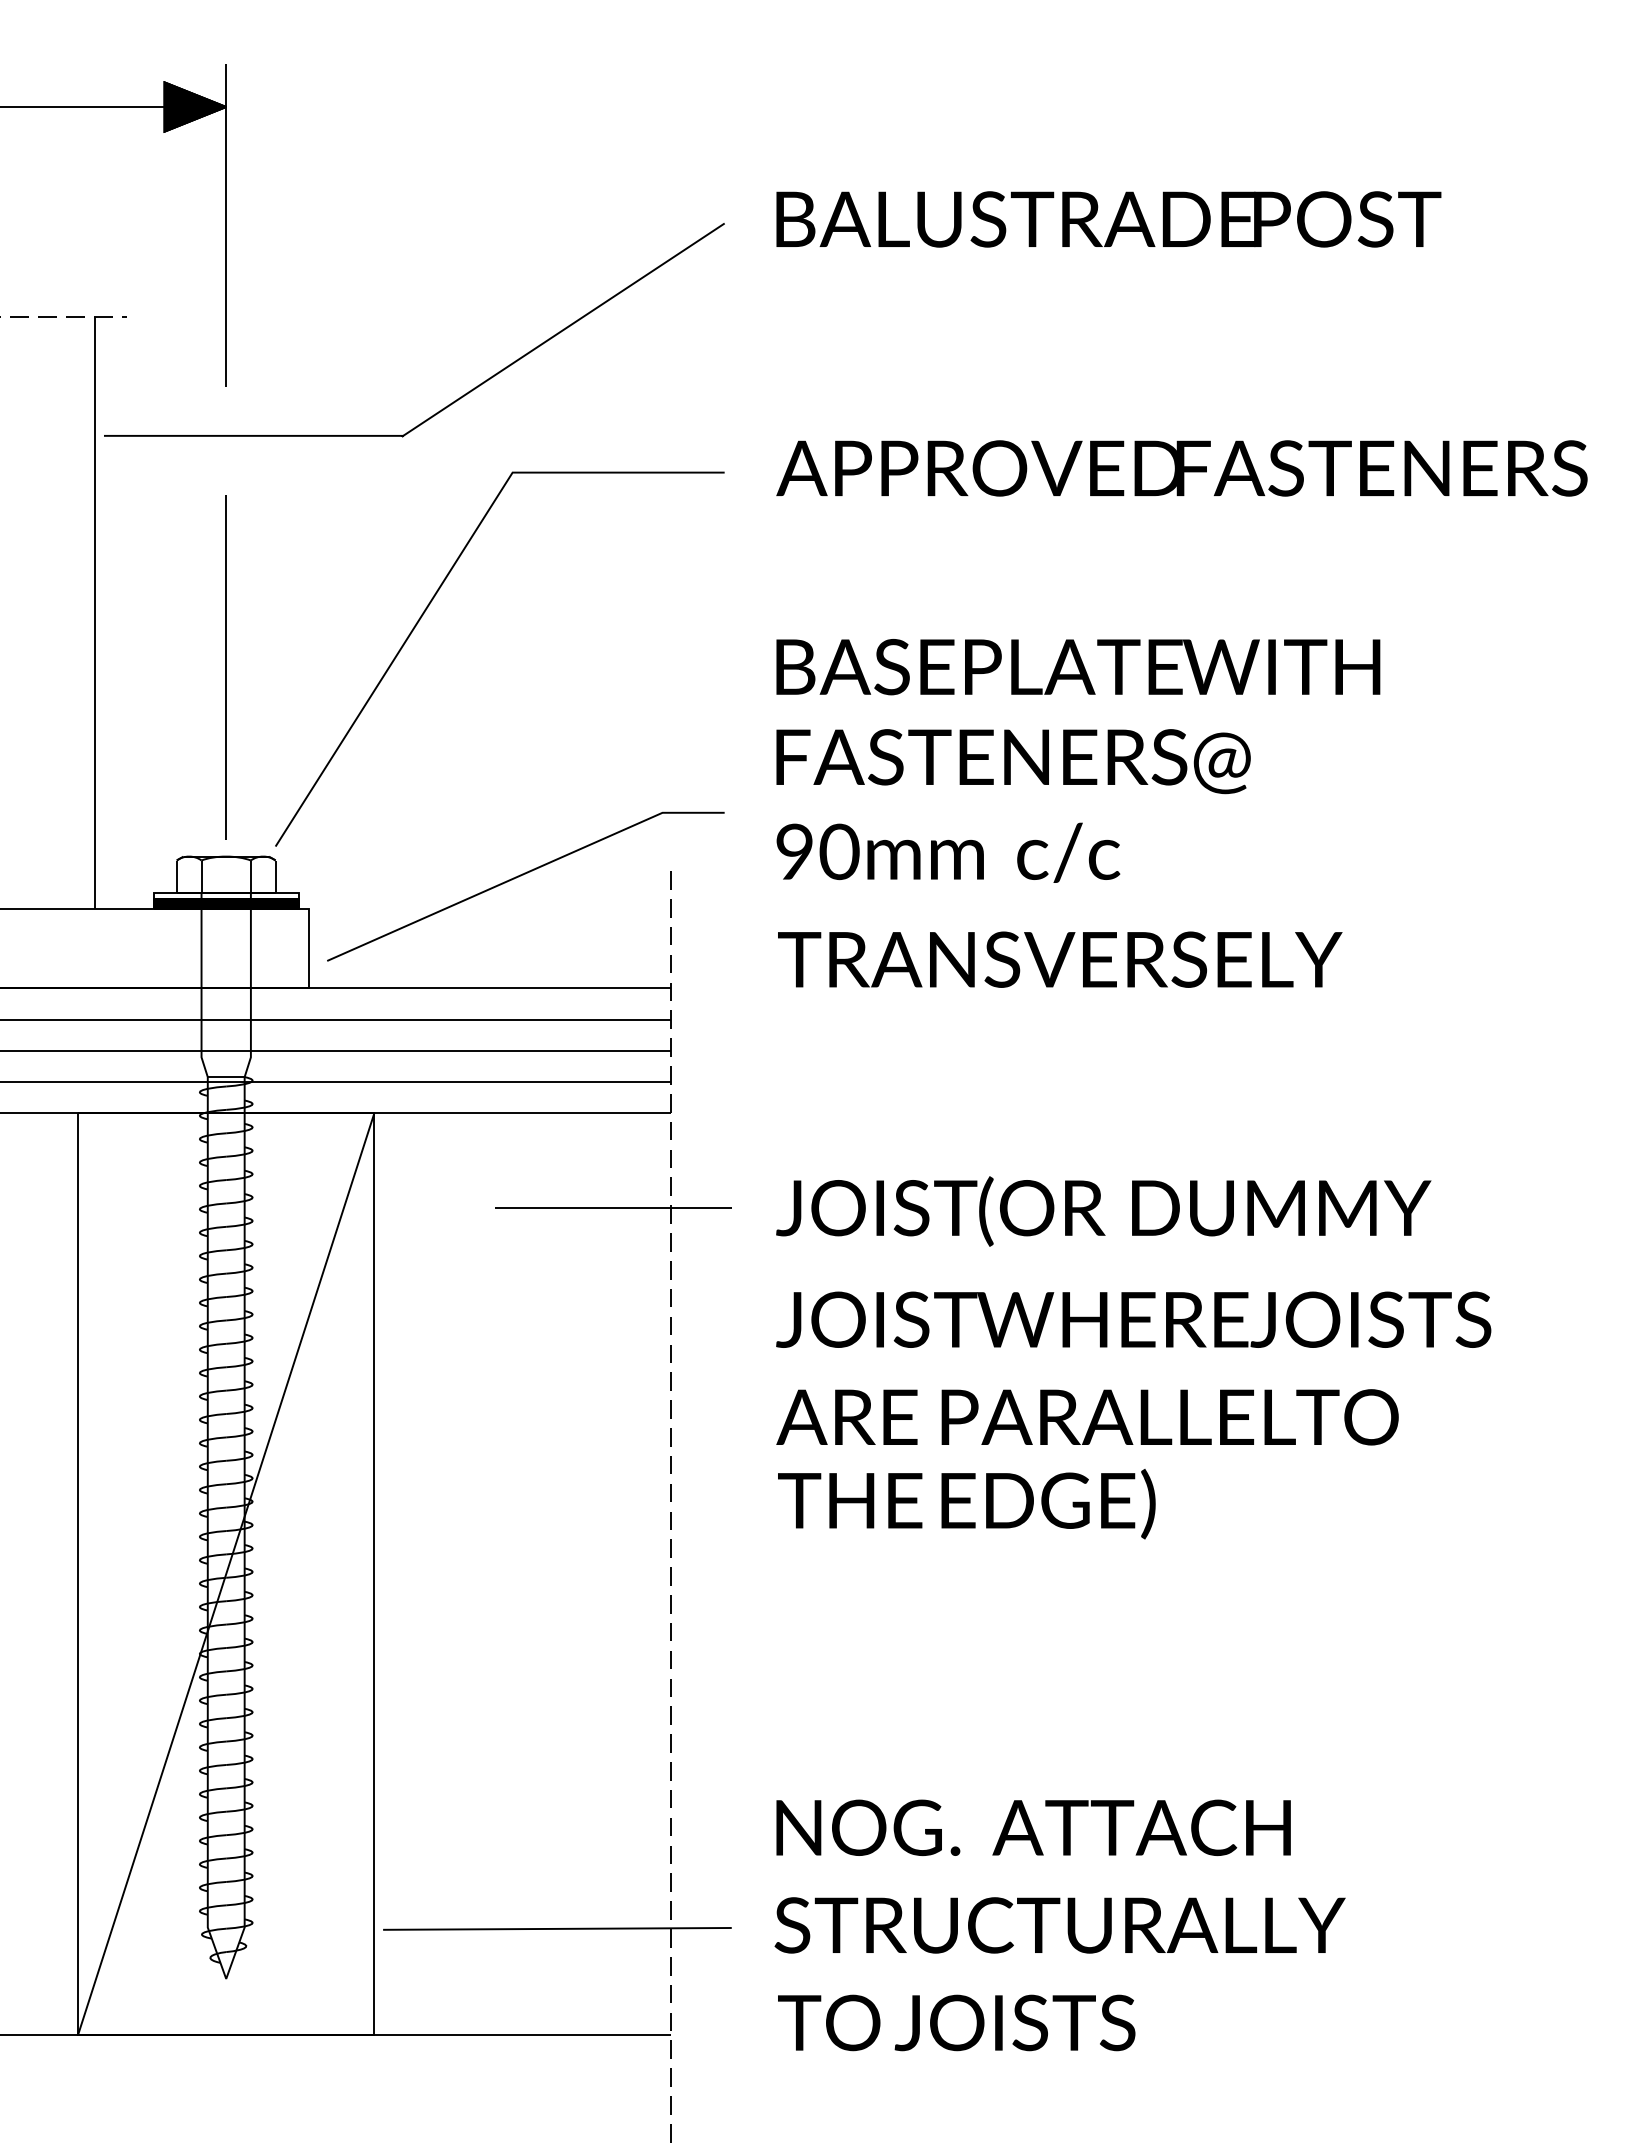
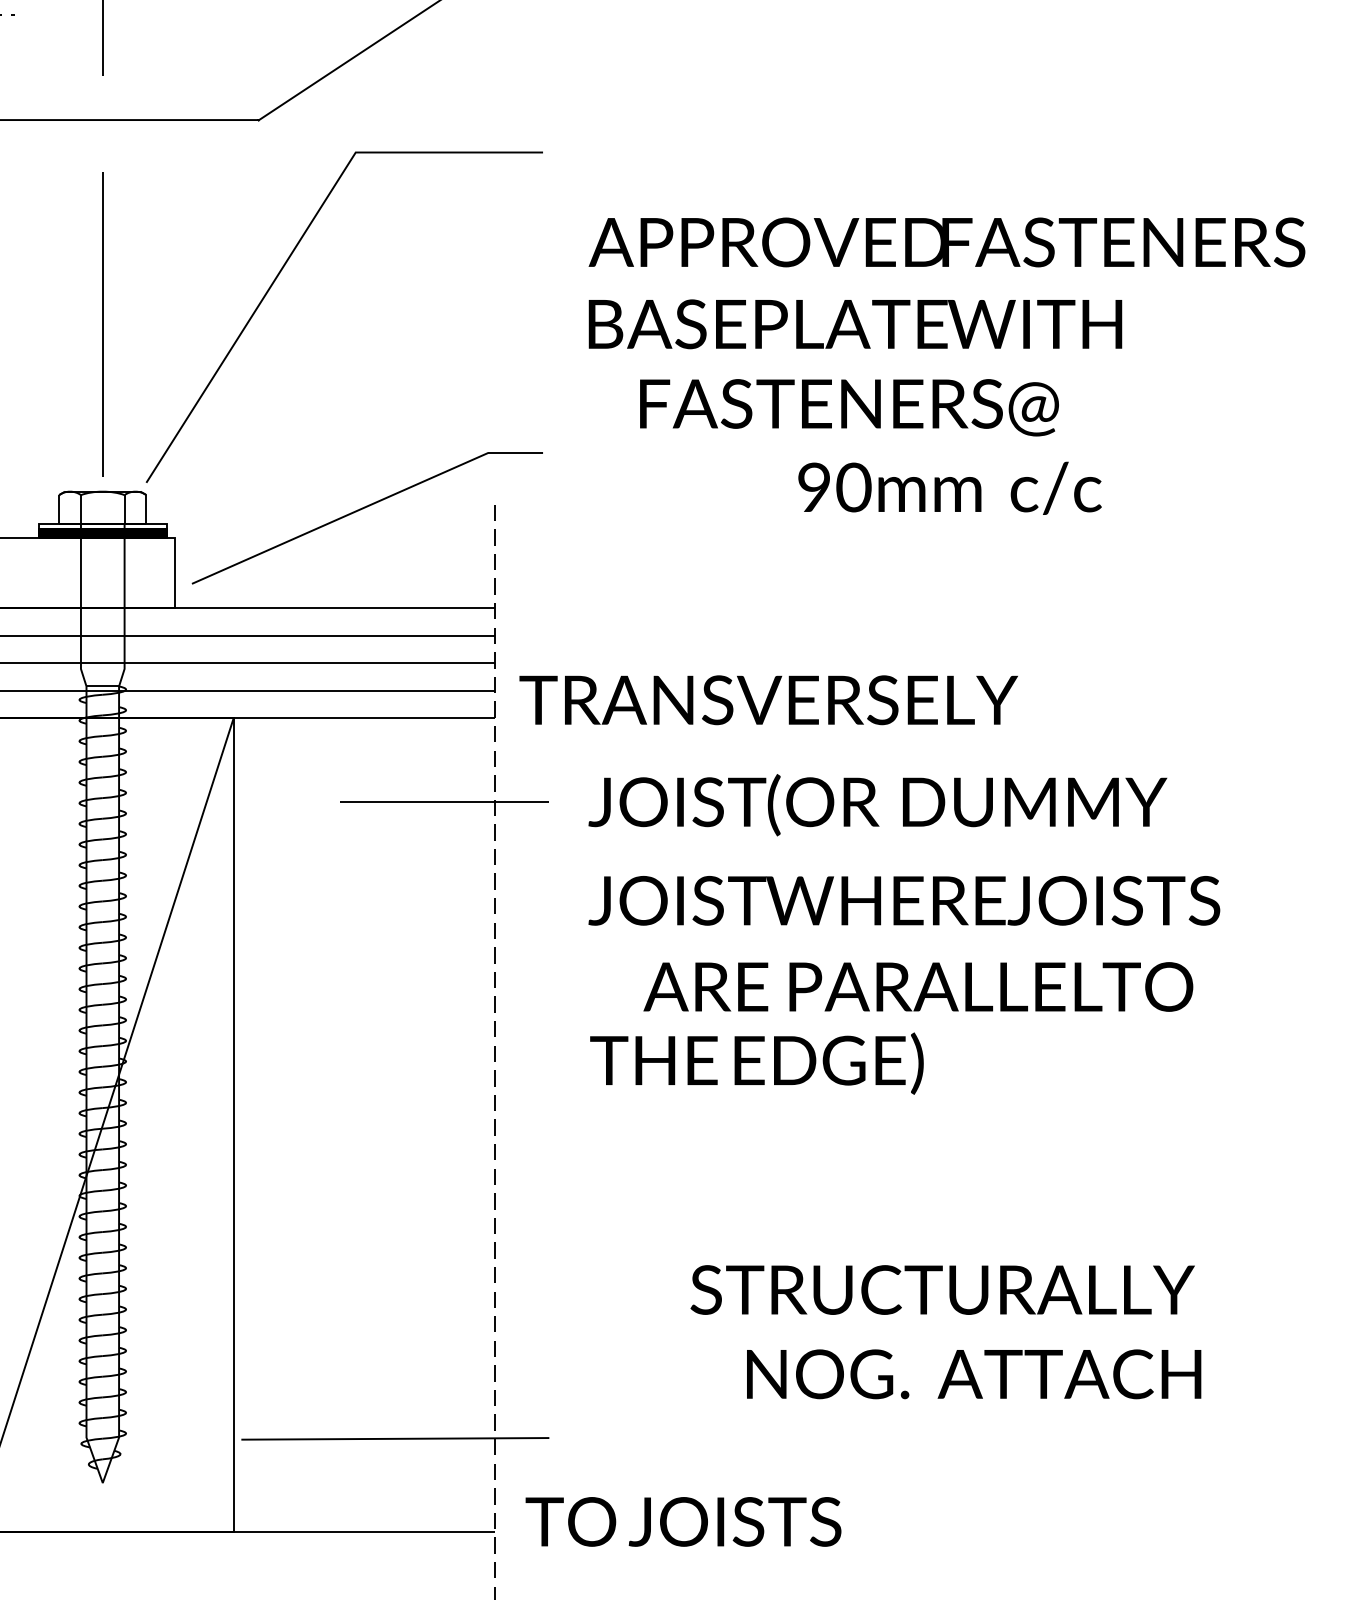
text: (1181, 468) -> (946, 242), moved
text: (1013, 761) -> (849, 407), moved
text: (948, 852) -> (950, 488), moved
text: (1060, 959) -> (769, 700), moved
text: (1087, 1417) -> (918, 987), moved
text: (1033, 1827) -> (973, 1374), moved
text: (1059, 1925) -> (942, 1290), moved
text: (956, 2022) -> (683, 1521), moved

